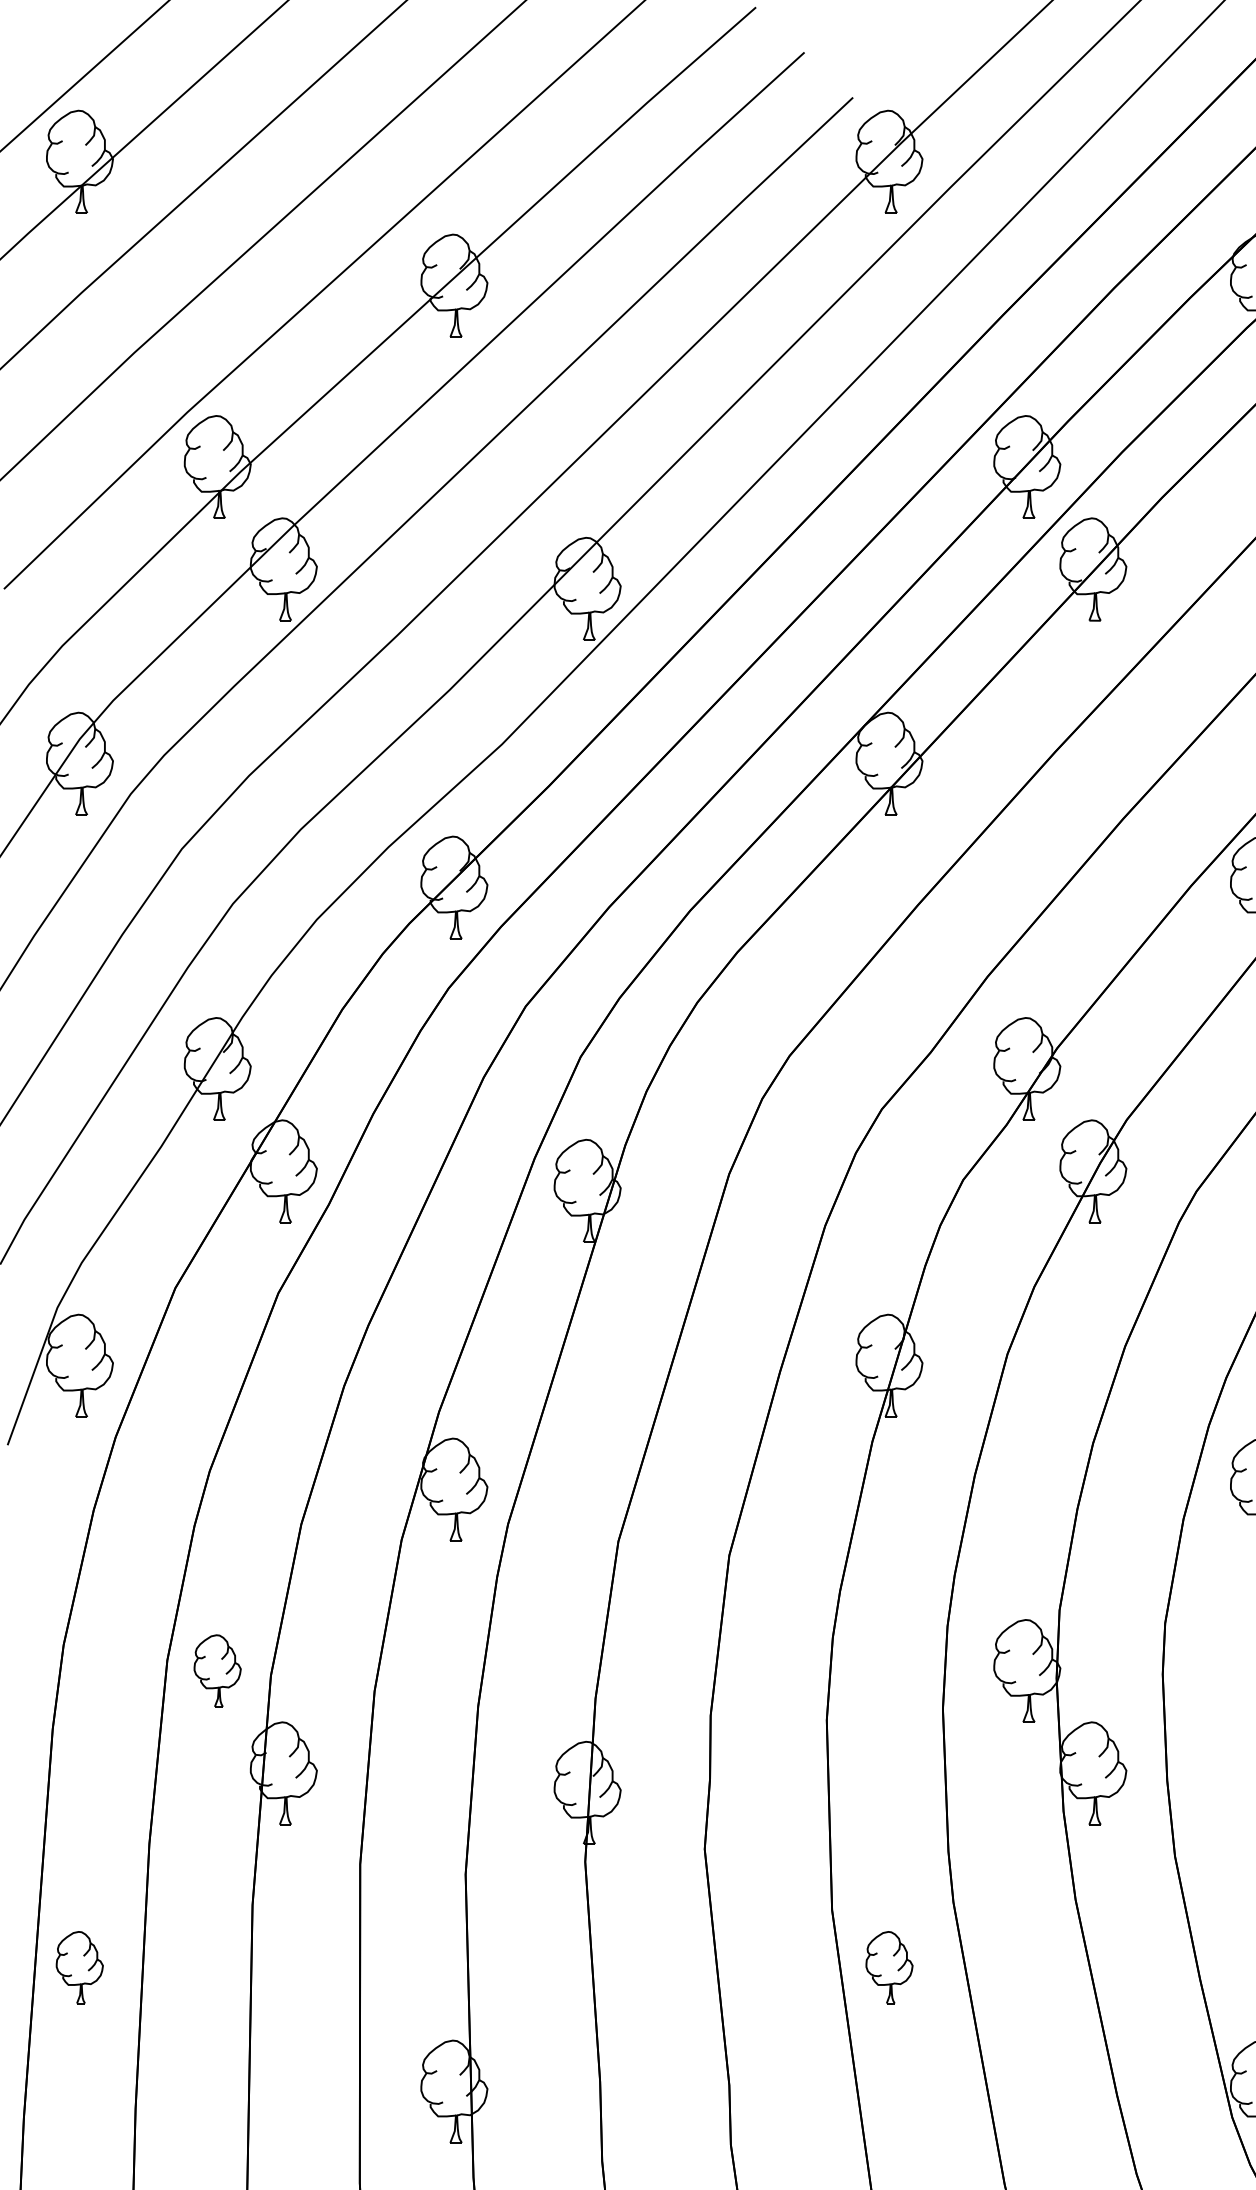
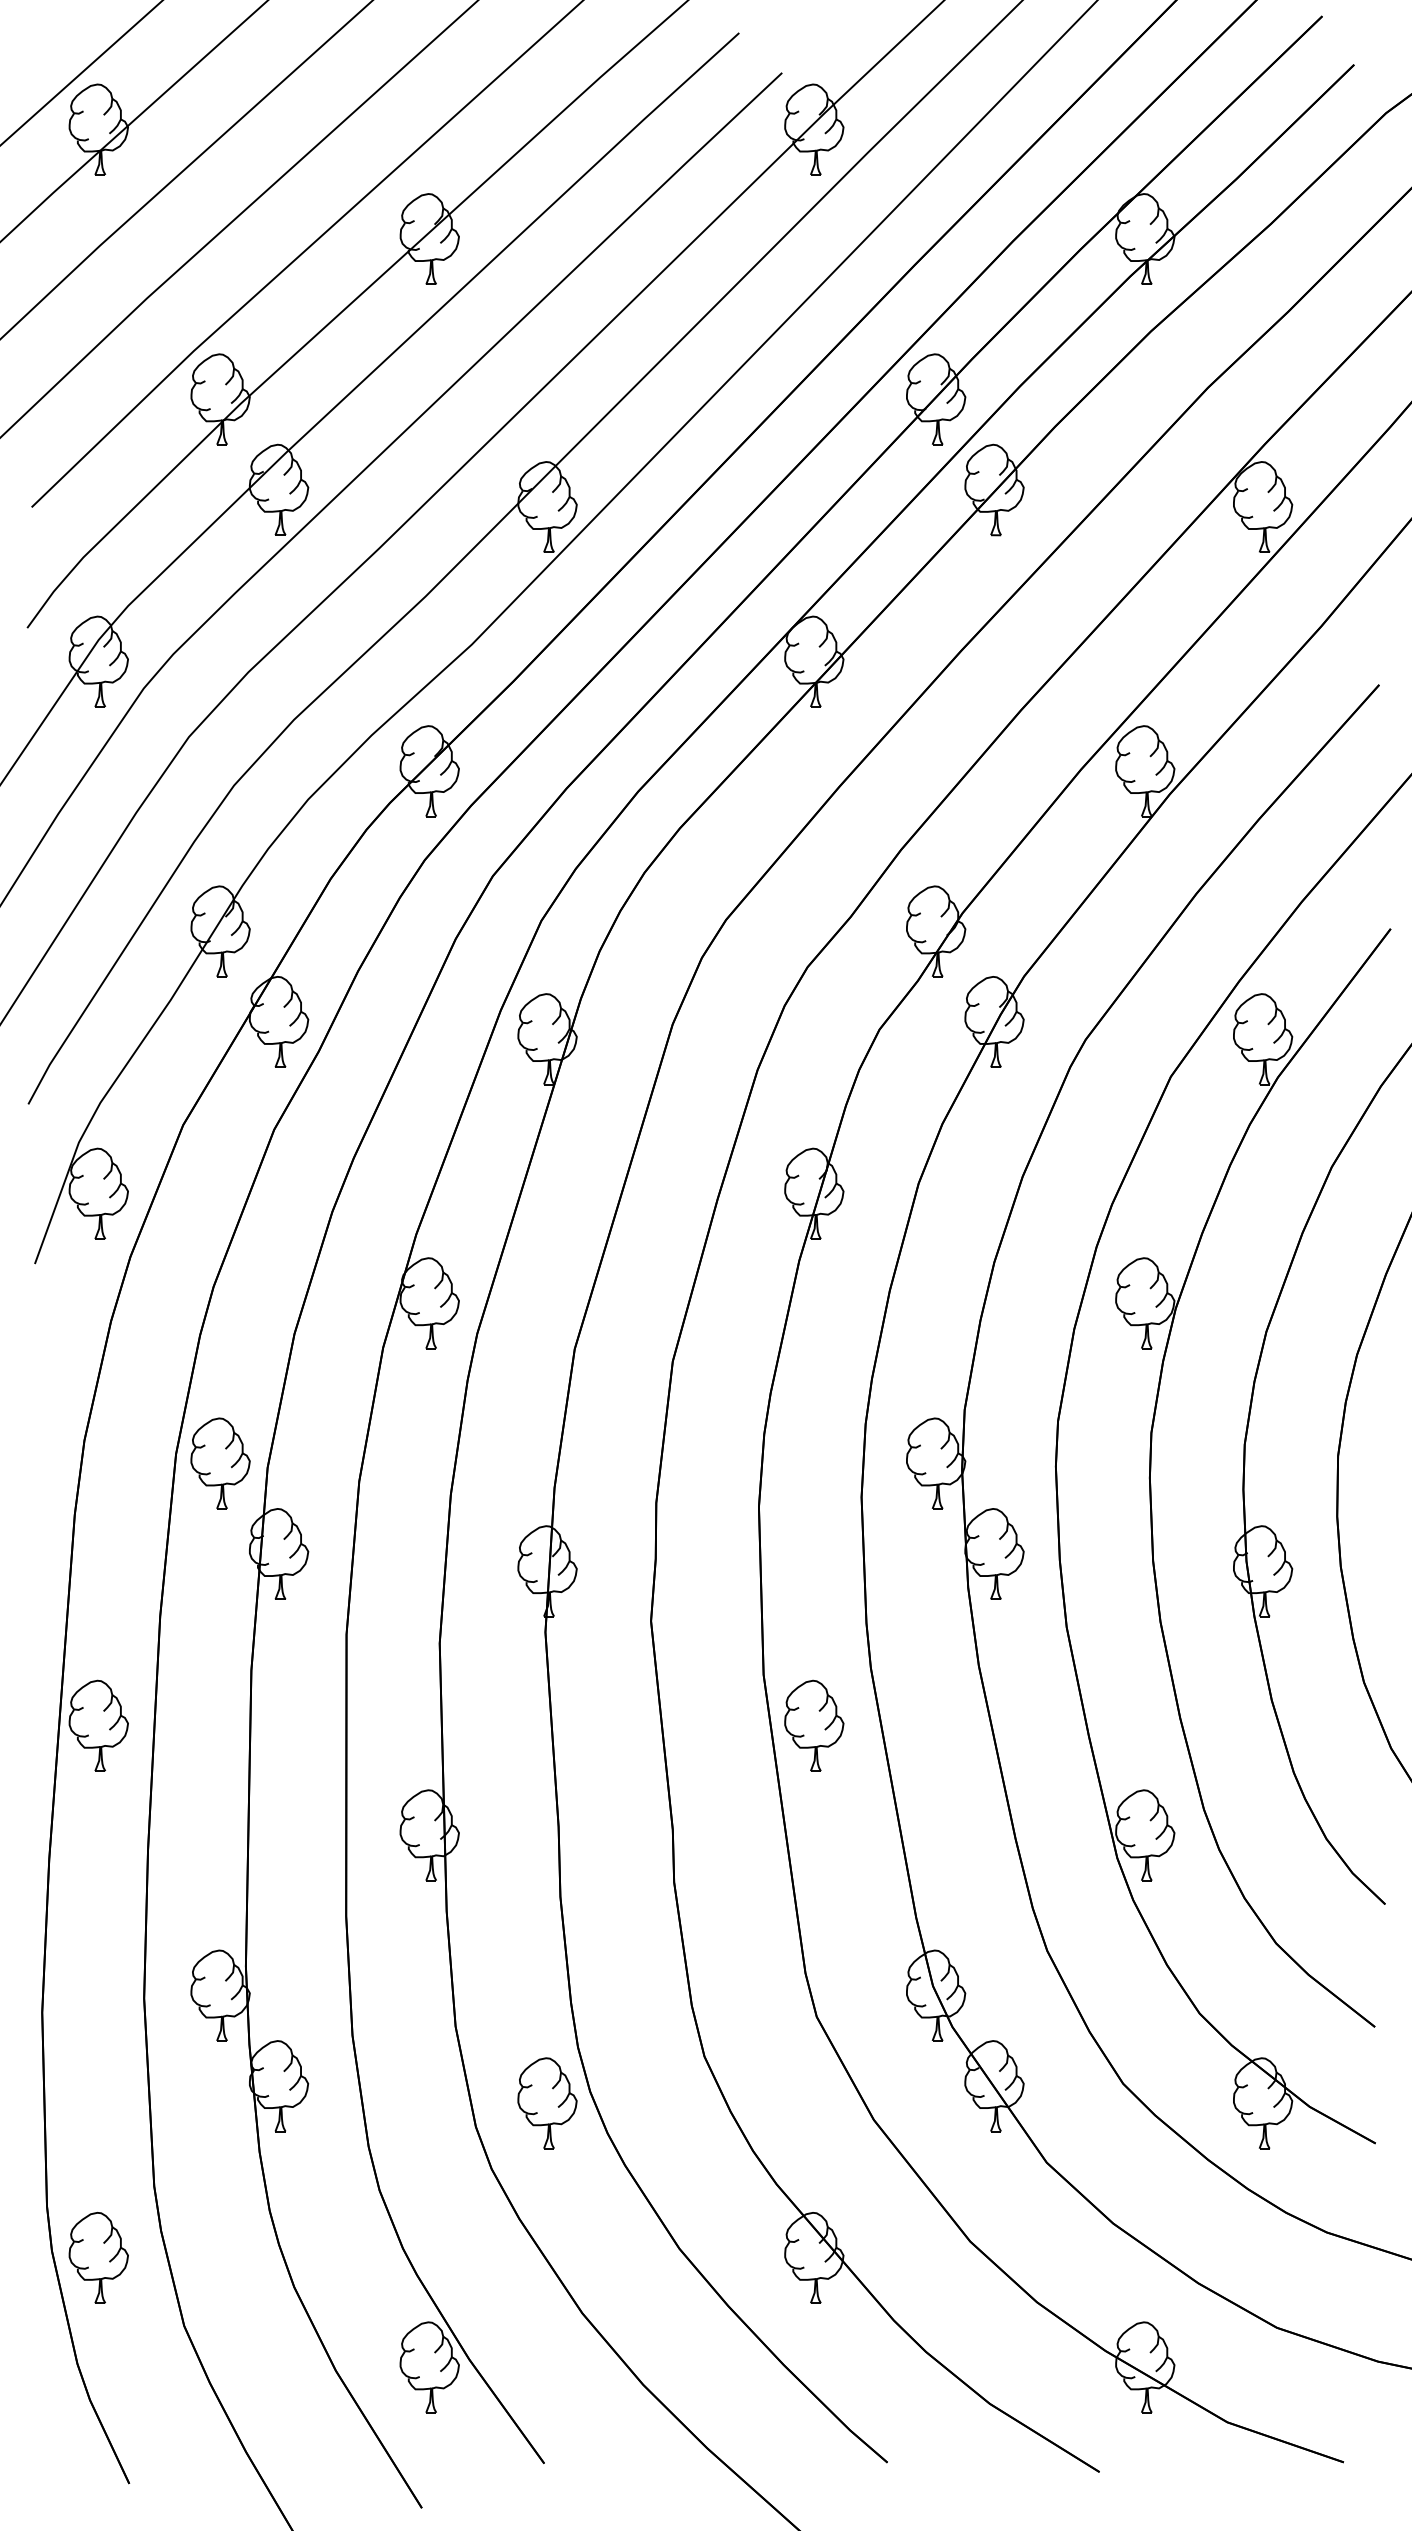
part: (217, 1670) -> (220, 1463), size x1.43
part: (79, 1967) -> (98, 1725), size x1.43
part: (889, 1967) -> (814, 1725), size x1.43

